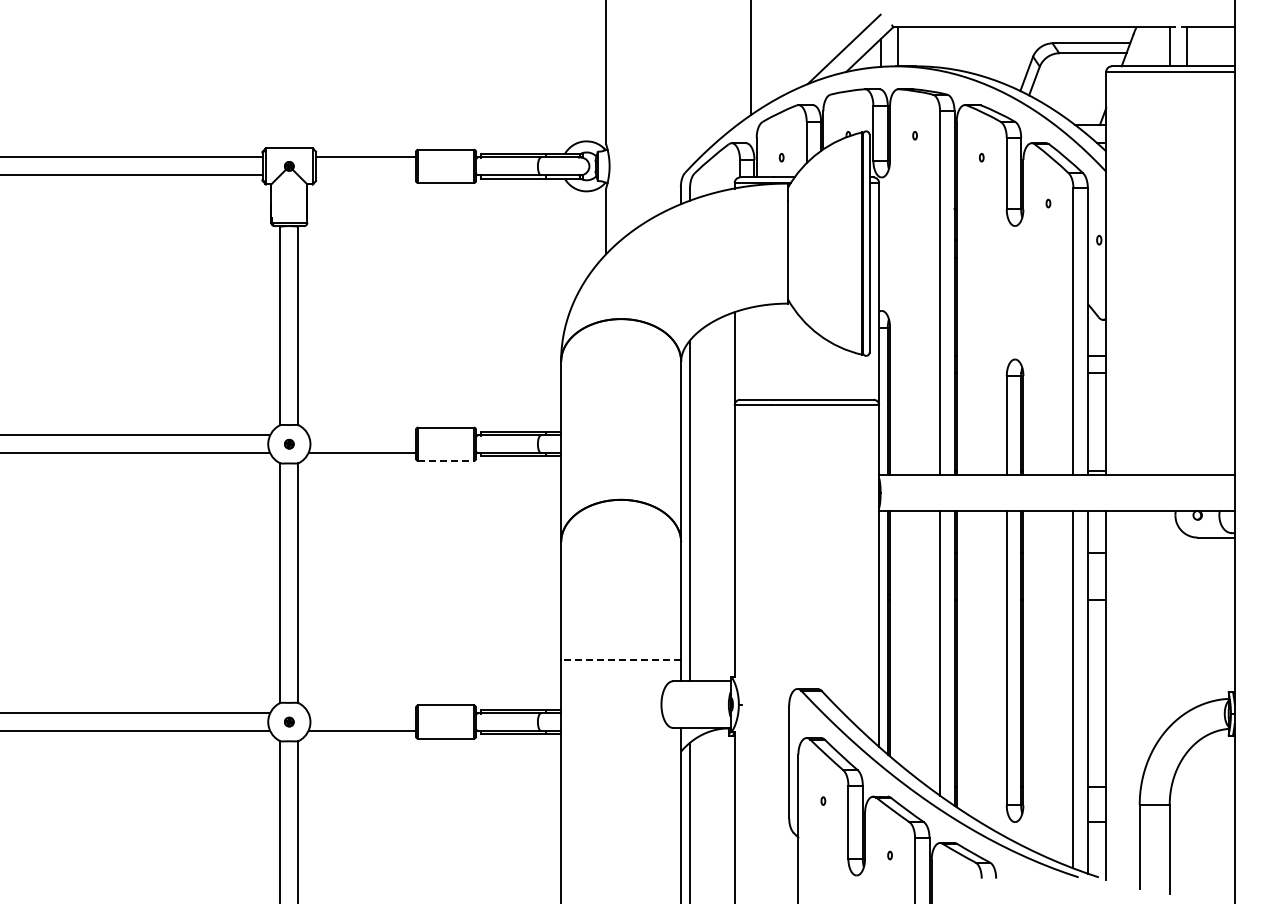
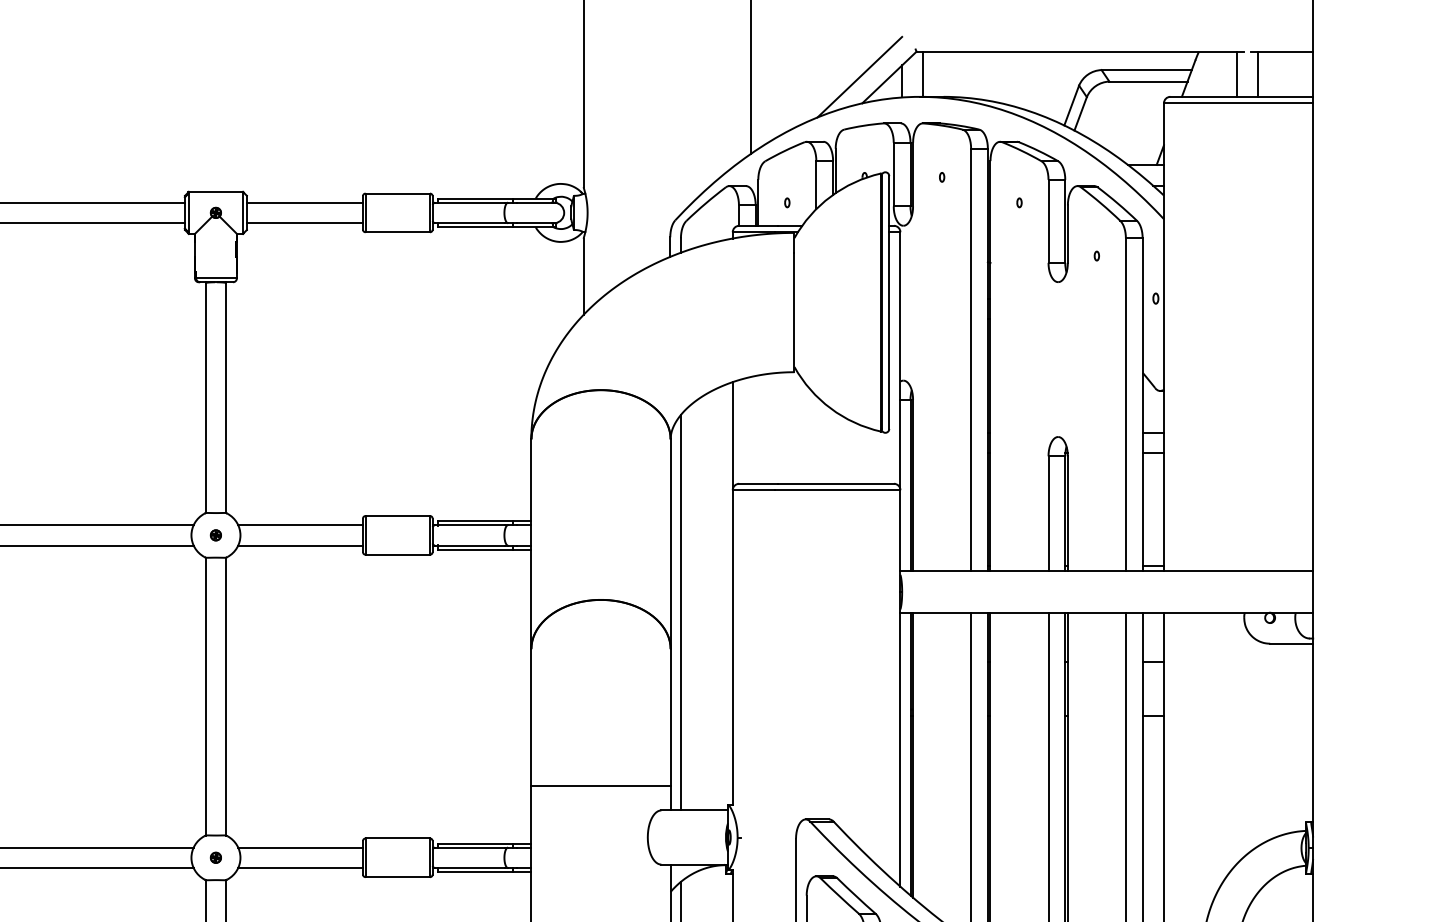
line: (366, 175) -> (305, 223), added
line: (362, 435) -> (300, 525), added
line: (446, 460) -> (398, 554), dashed -> solid
line: (620, 660) -> (600, 786), dashed -> solid
line: (362, 713) -> (300, 847), added

